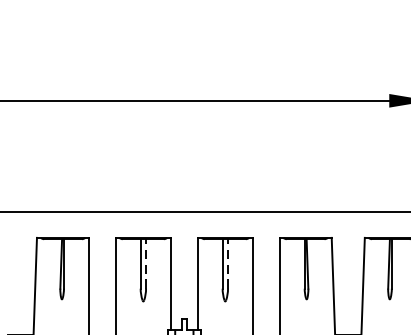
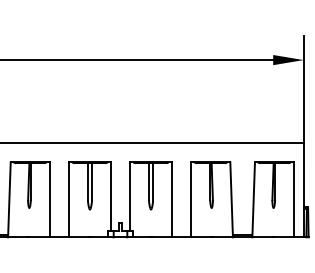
line: (146, 263) -> (92, 181), dashed -> solid
line: (228, 263) -> (153, 181), dashed -> solid

